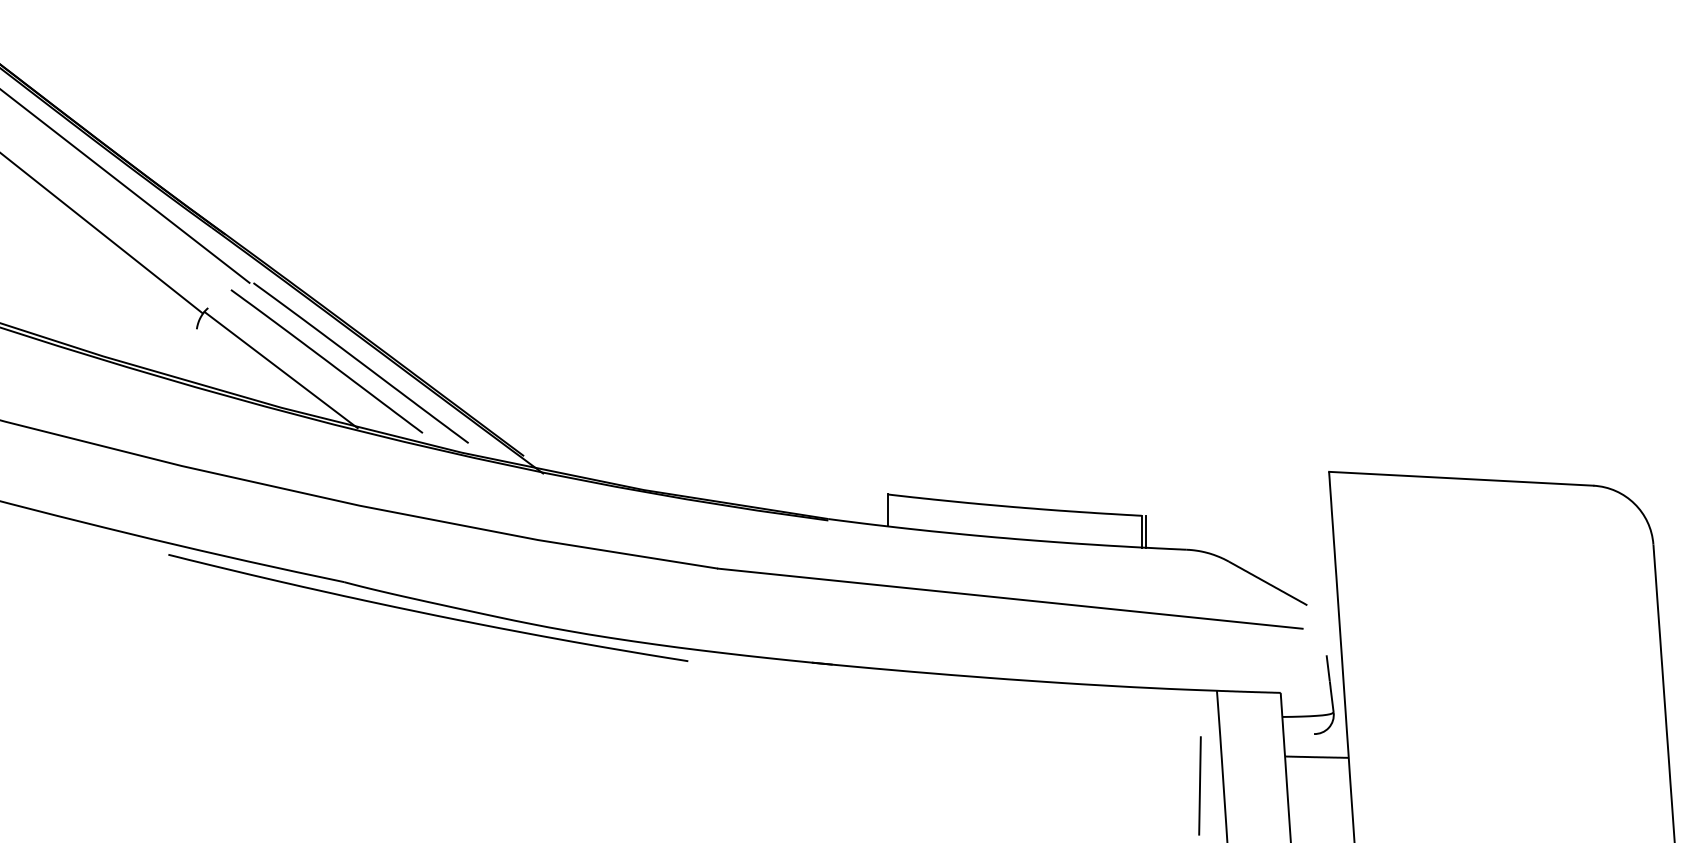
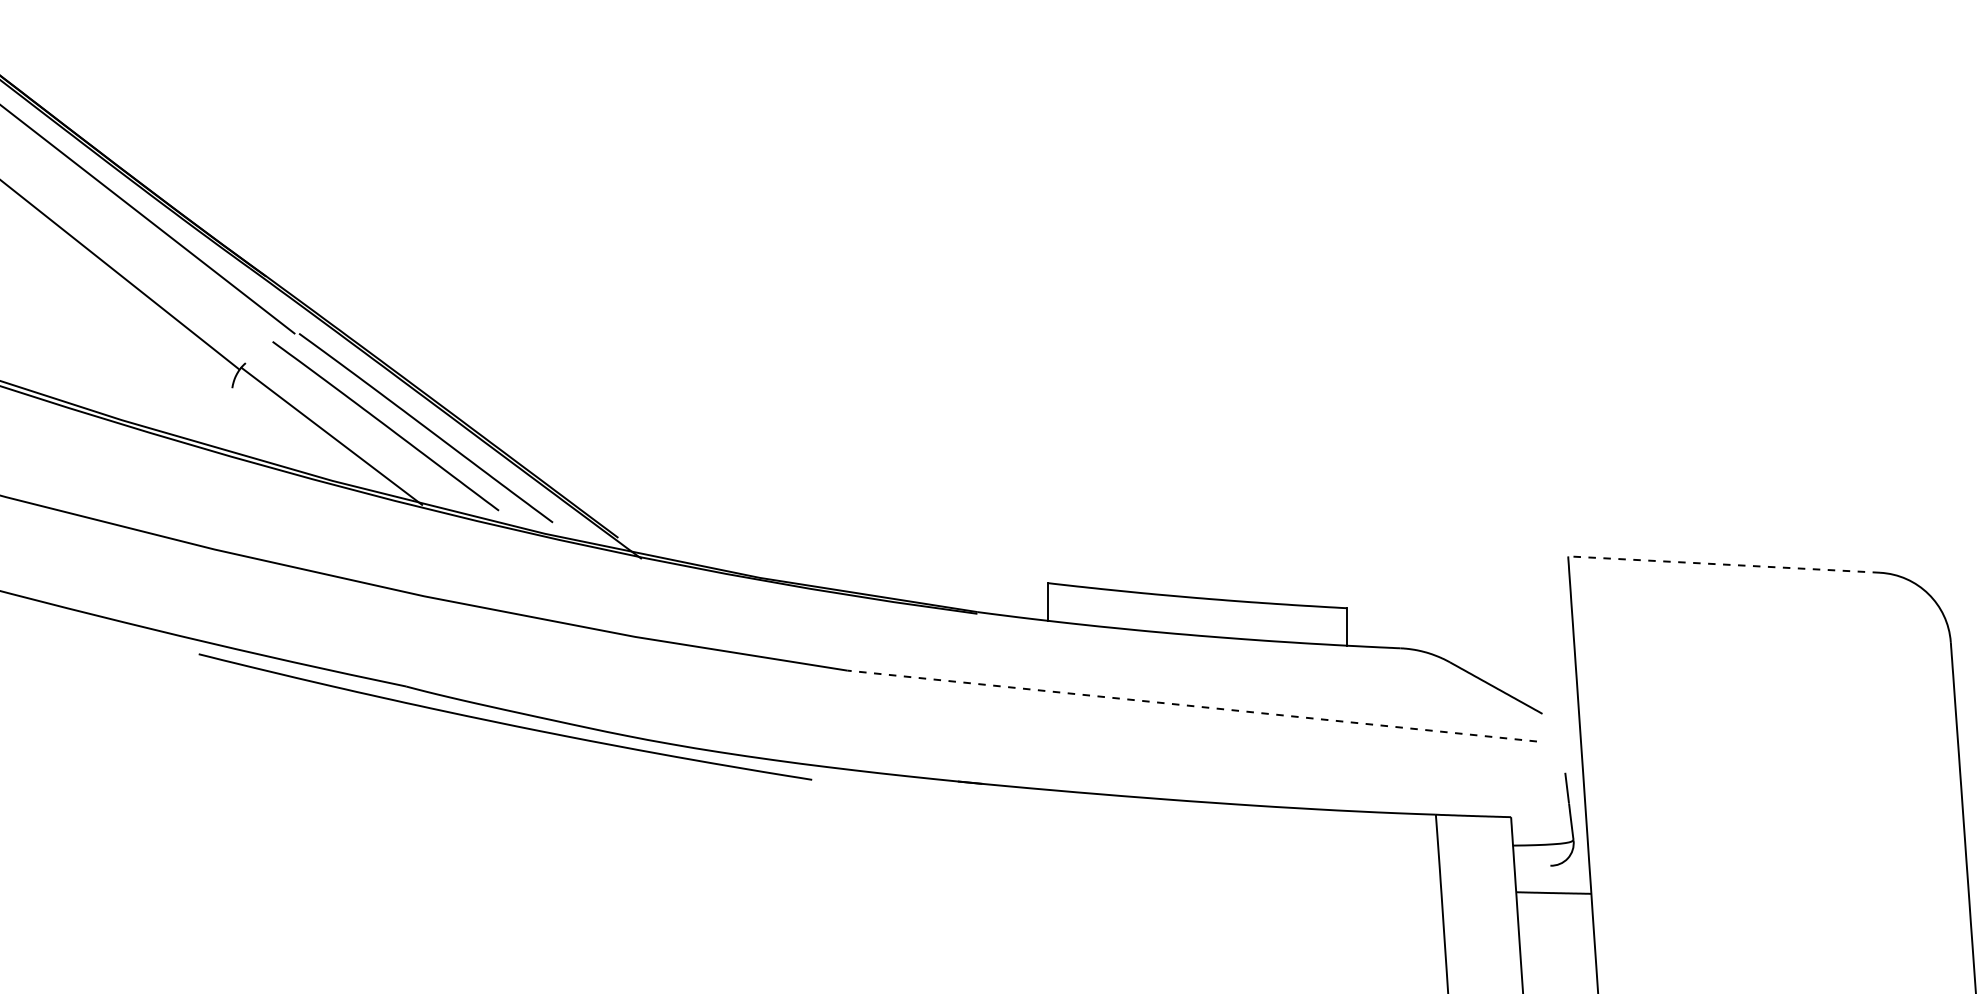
line: (1460, 478) -> (1723, 564), solid -> dashed
line: (1146, 531) -> (1352, 626), removed
line: (1010, 599) -> (1192, 706), solid -> dashed
line: (1199, 785) -> (1415, 926), removed

